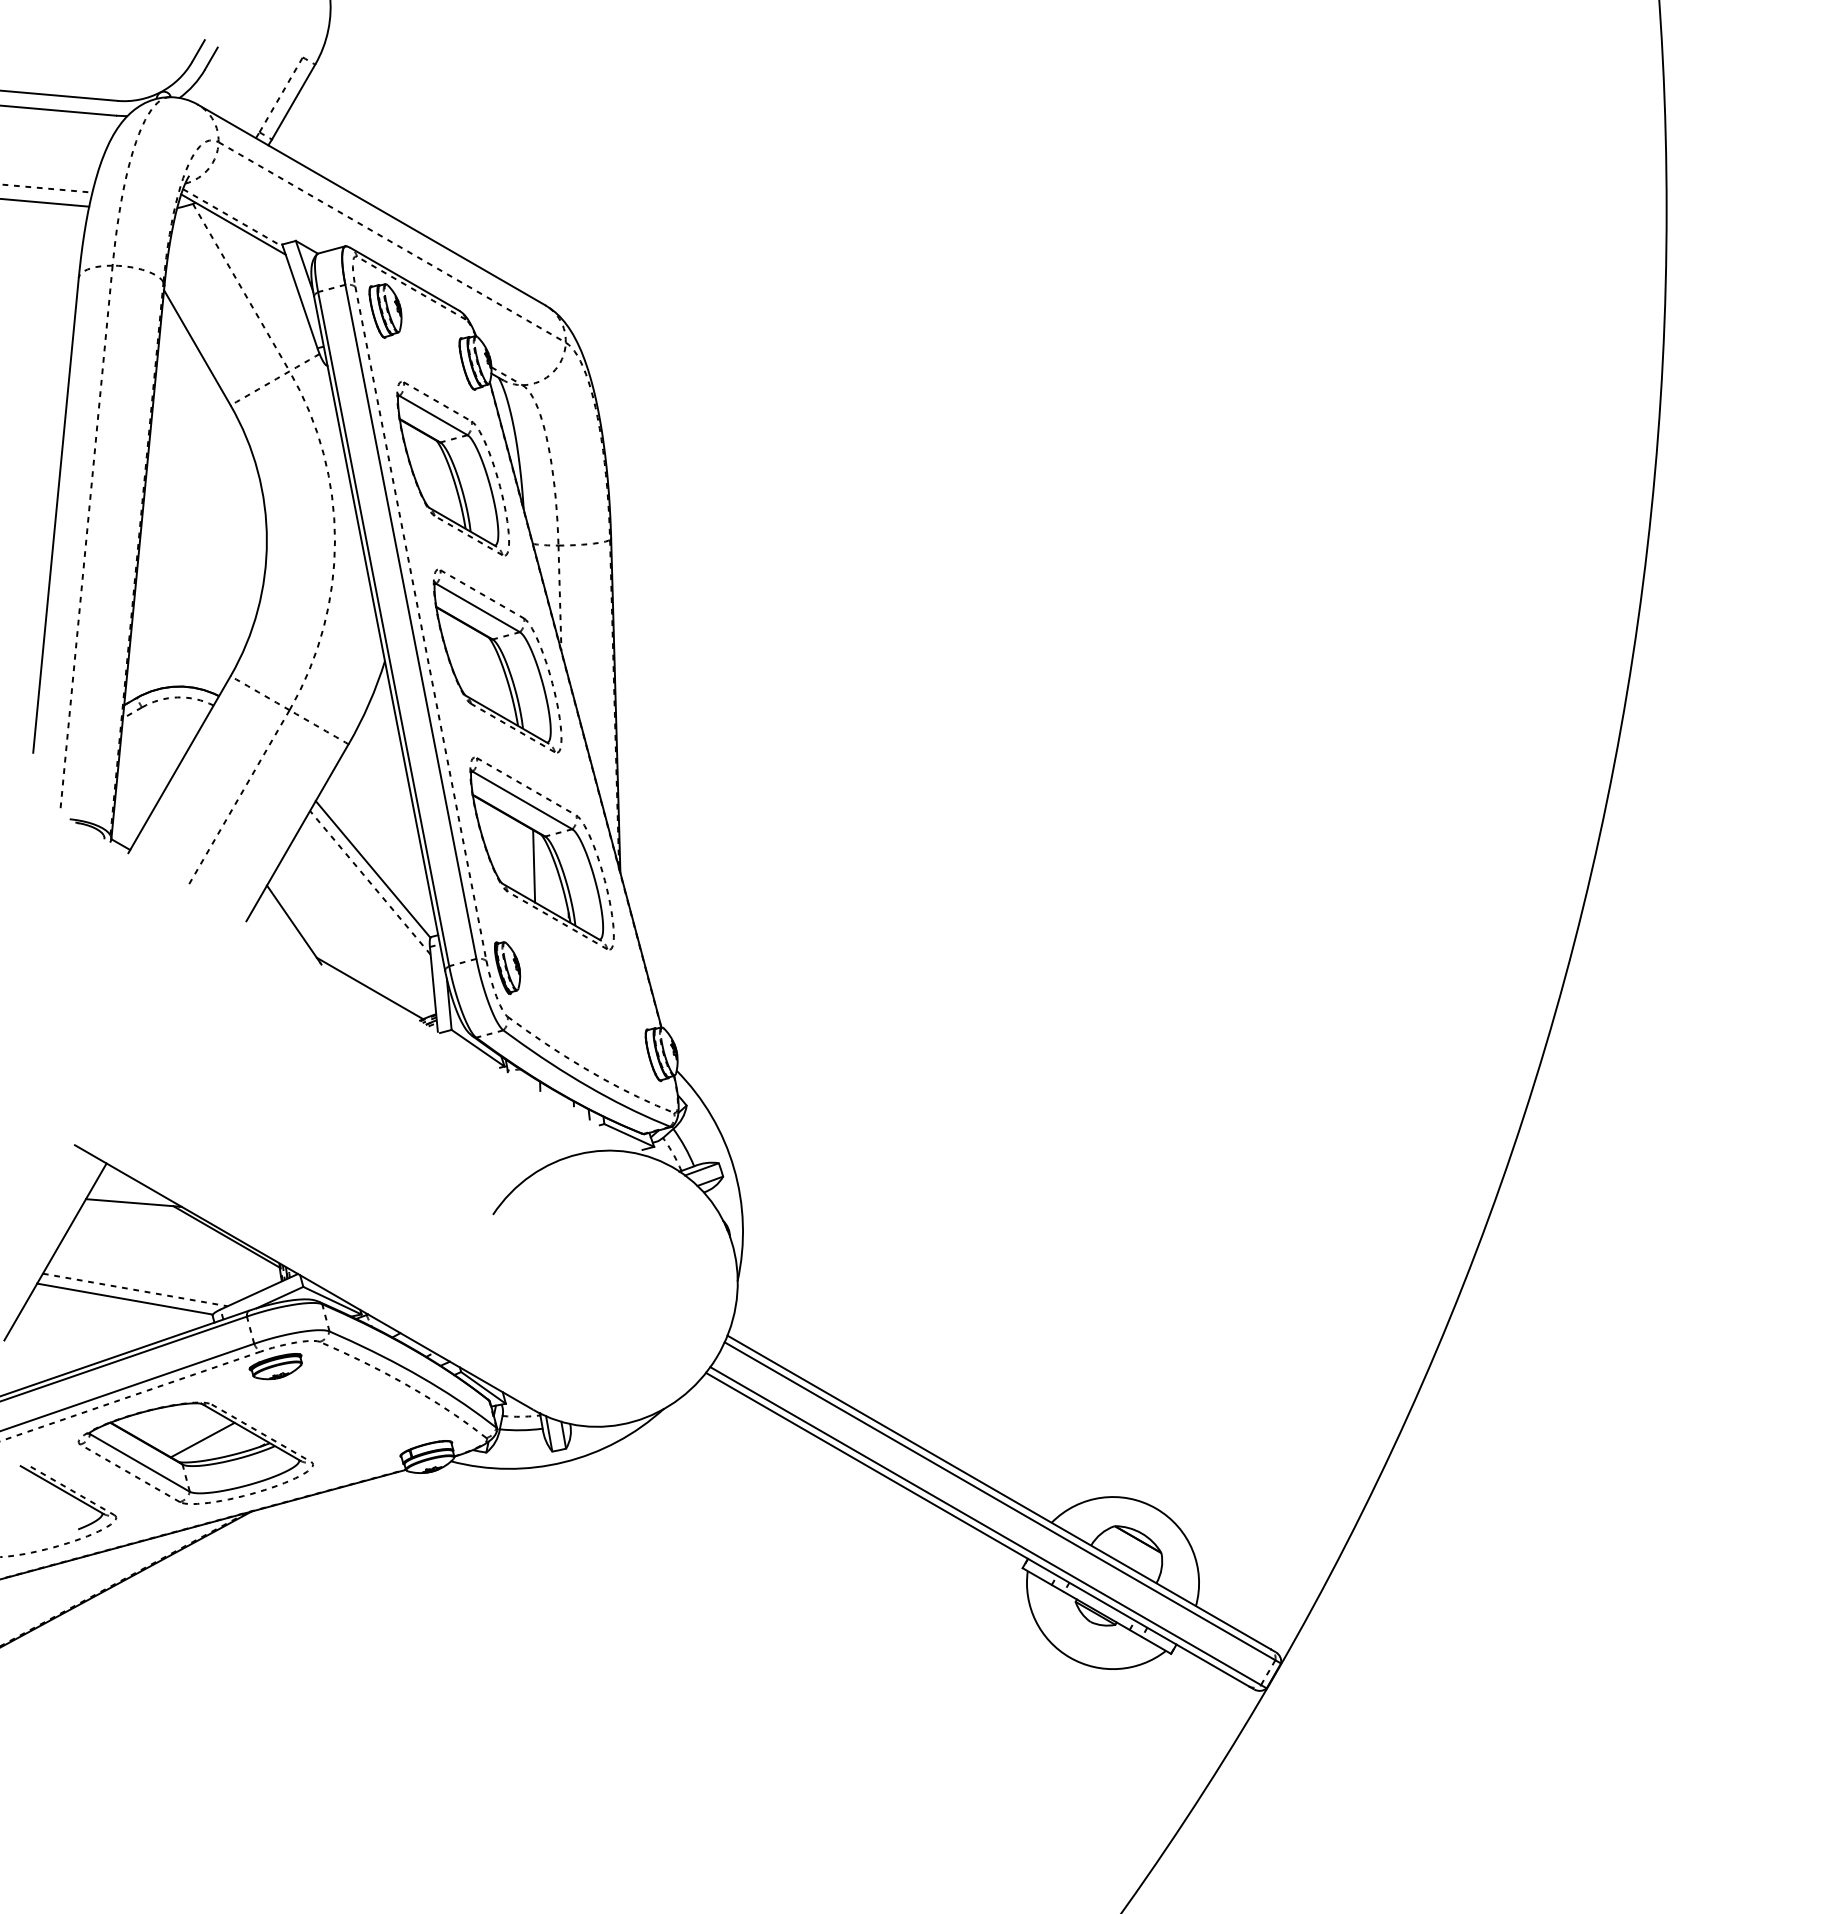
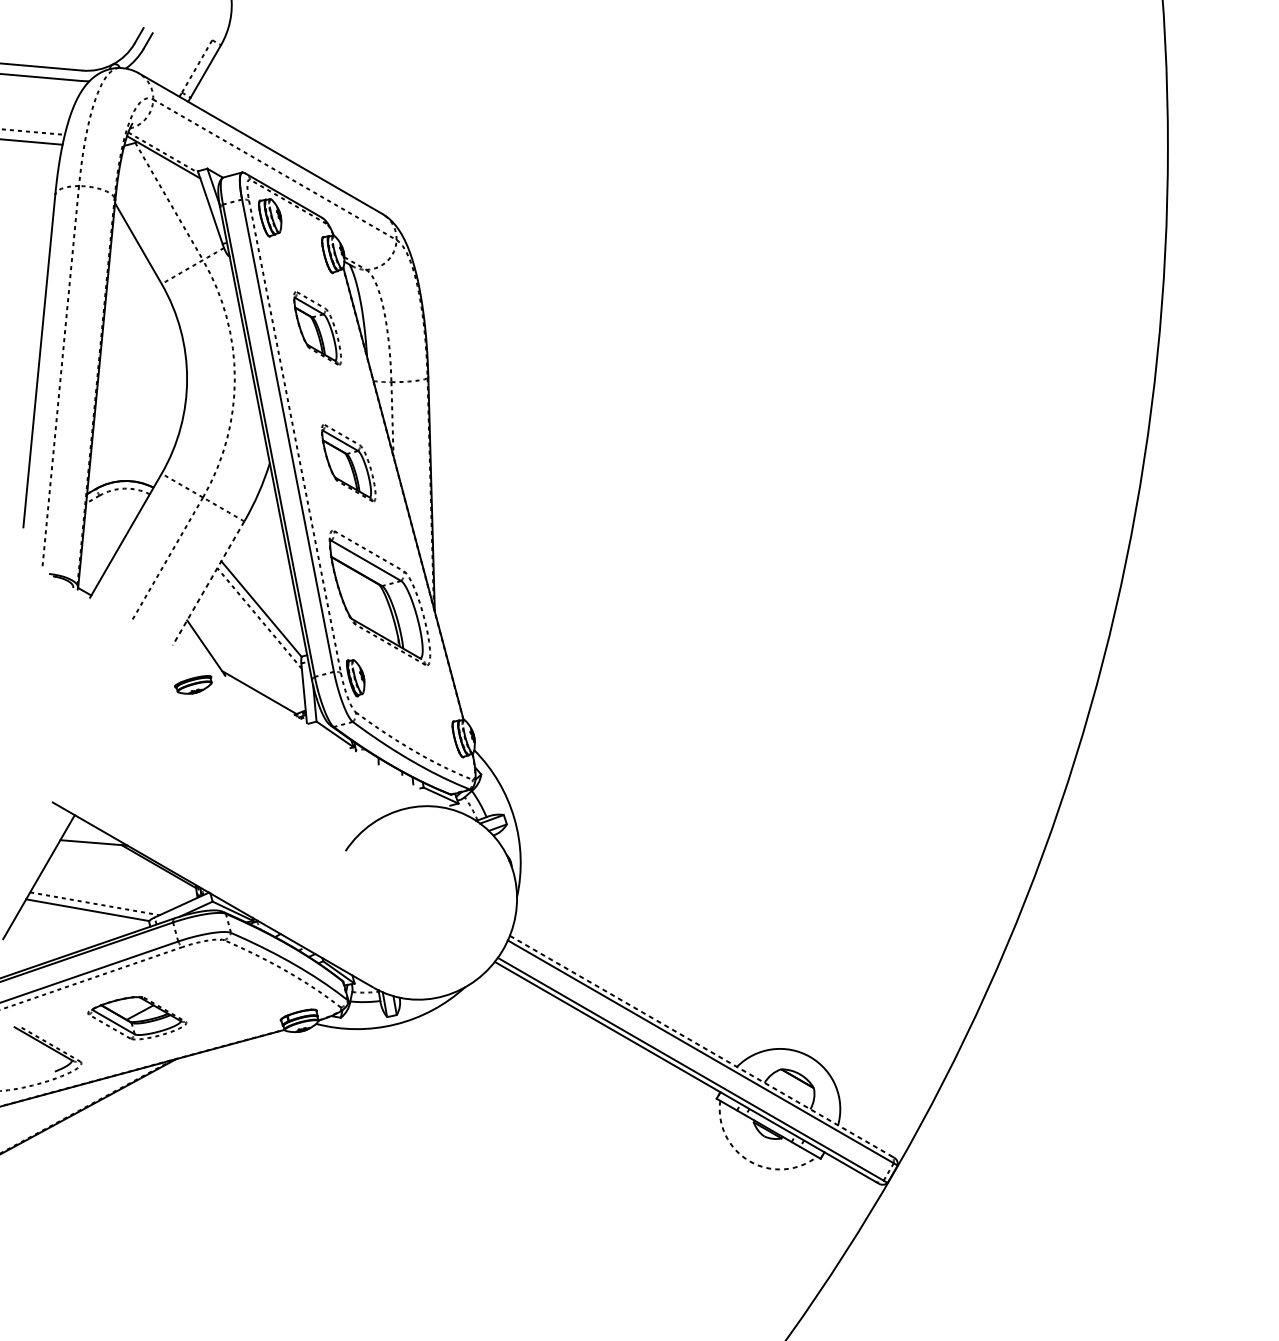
part: (452, 468) -> (317, 328), size x0.6
part: (497, 660) -> (348, 462), size x0.6
line: (297, 833) -> (208, 583), solid -> dashed
line: (534, 866) -> (374, 607), removed
part: (275, 1366) -> (193, 684), moved
part: (195, 1452) -> (137, 1017), size x0.6
line: (999, 1492) -> (700, 1045), solid -> dashed
arc: (1070, 1657) -> (750, 1161), solid -> dashed

